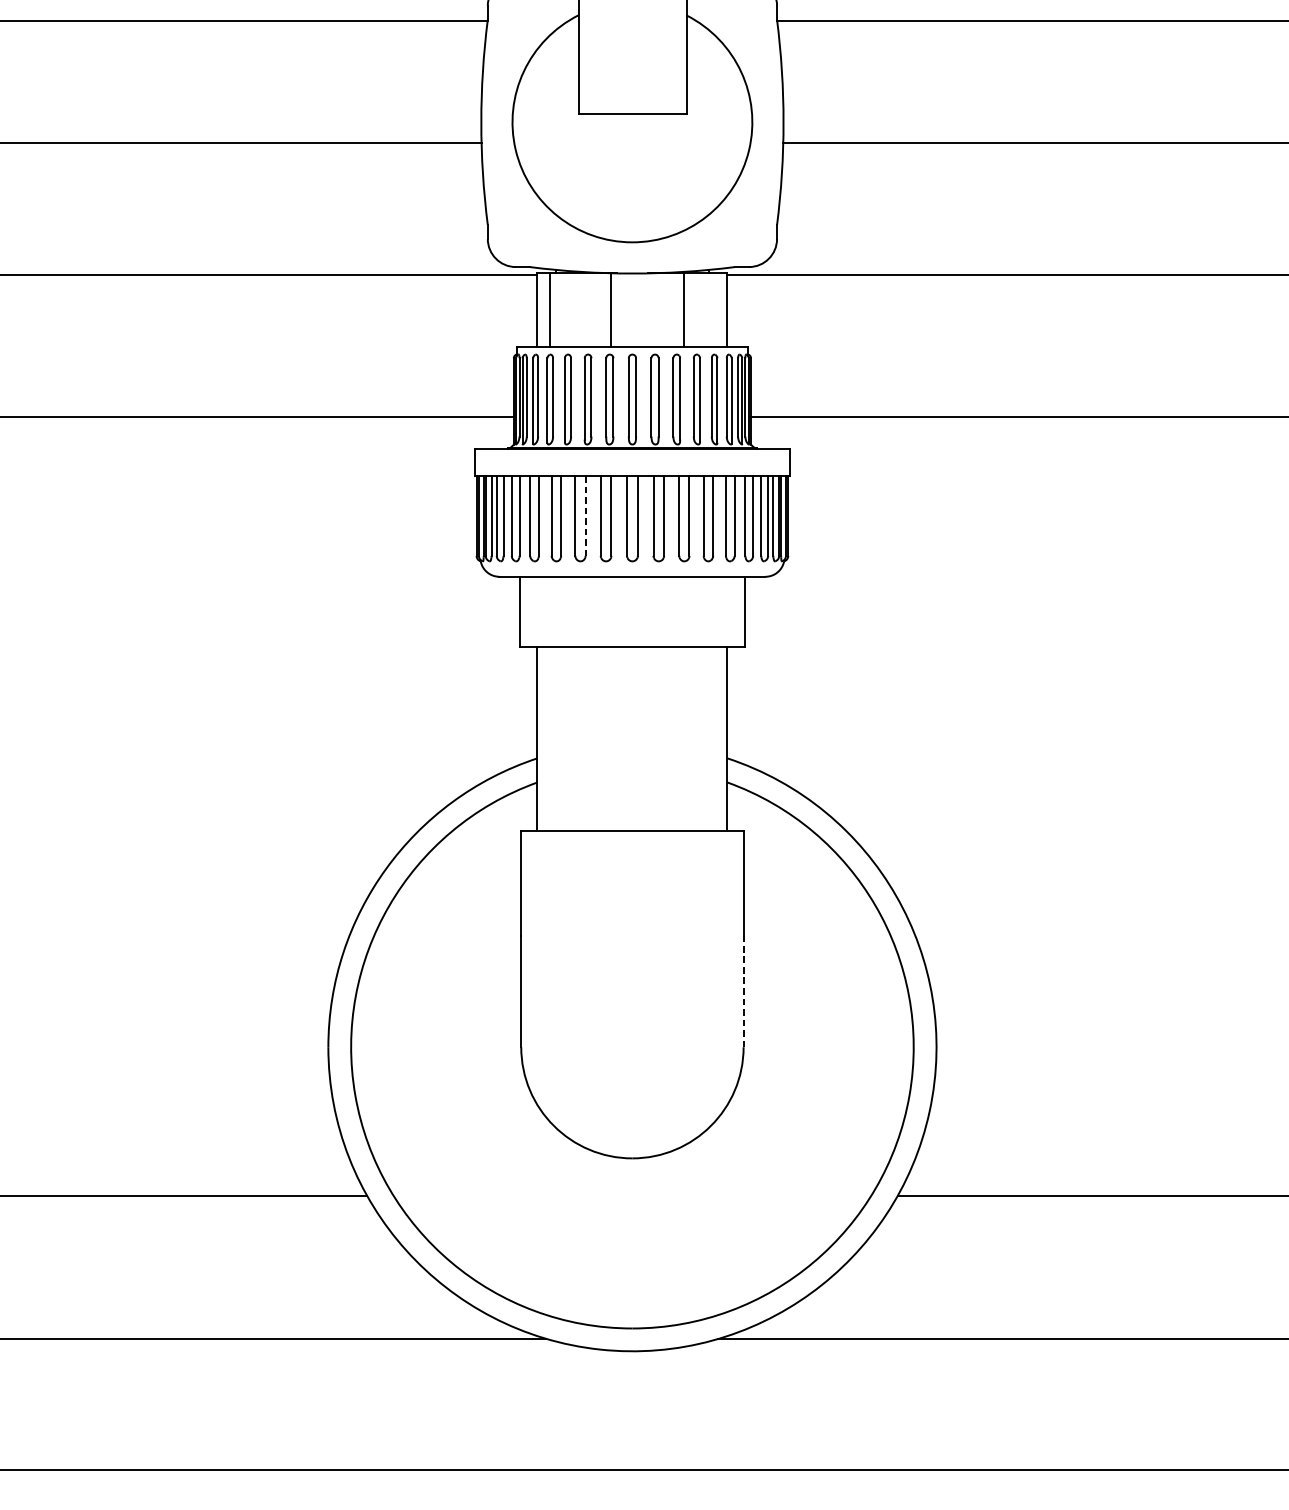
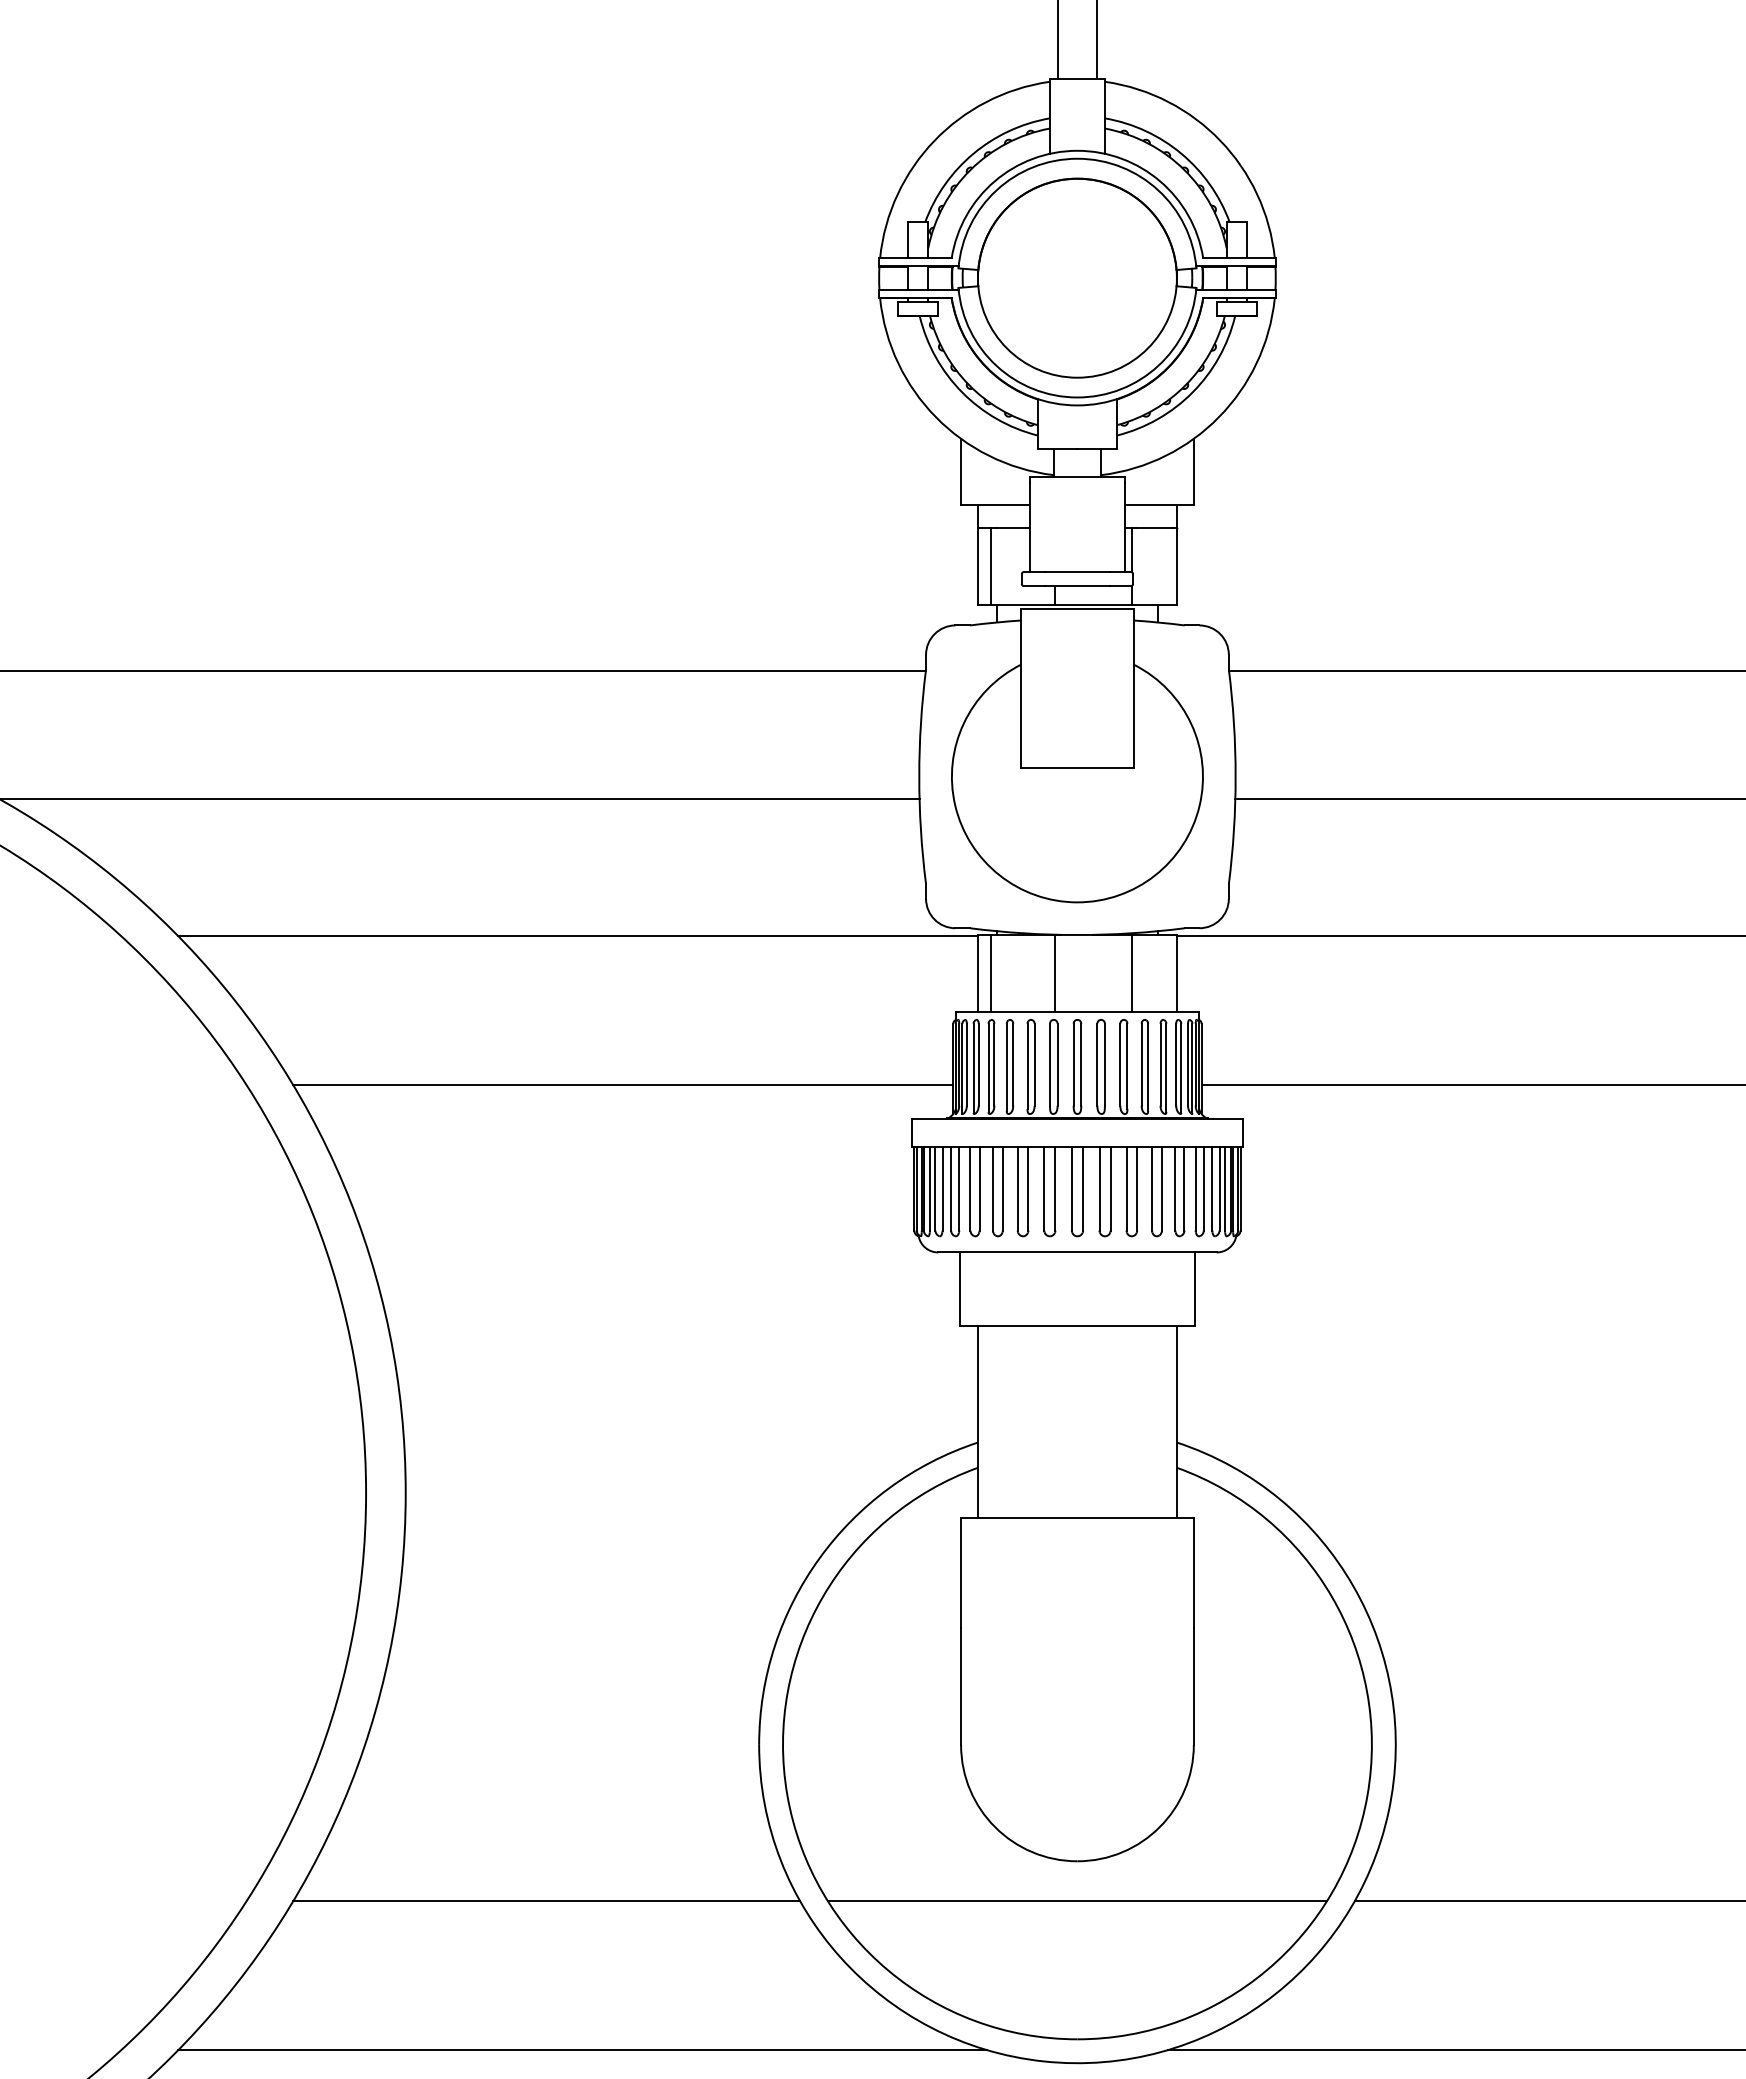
line: (585, 515) -> (1028, 1188), dashed -> solid
line: (743, 991) -> (1193, 1686), dashed -> solid
line: (632, 1195) -> (1077, 1900), added

